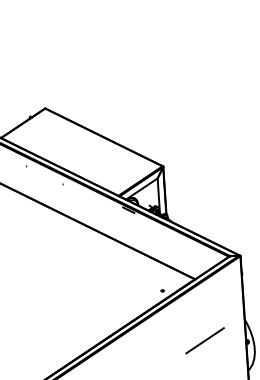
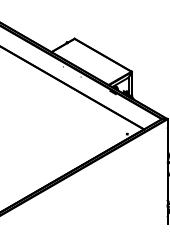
line: (204, 340) -> (146, 160), removed

